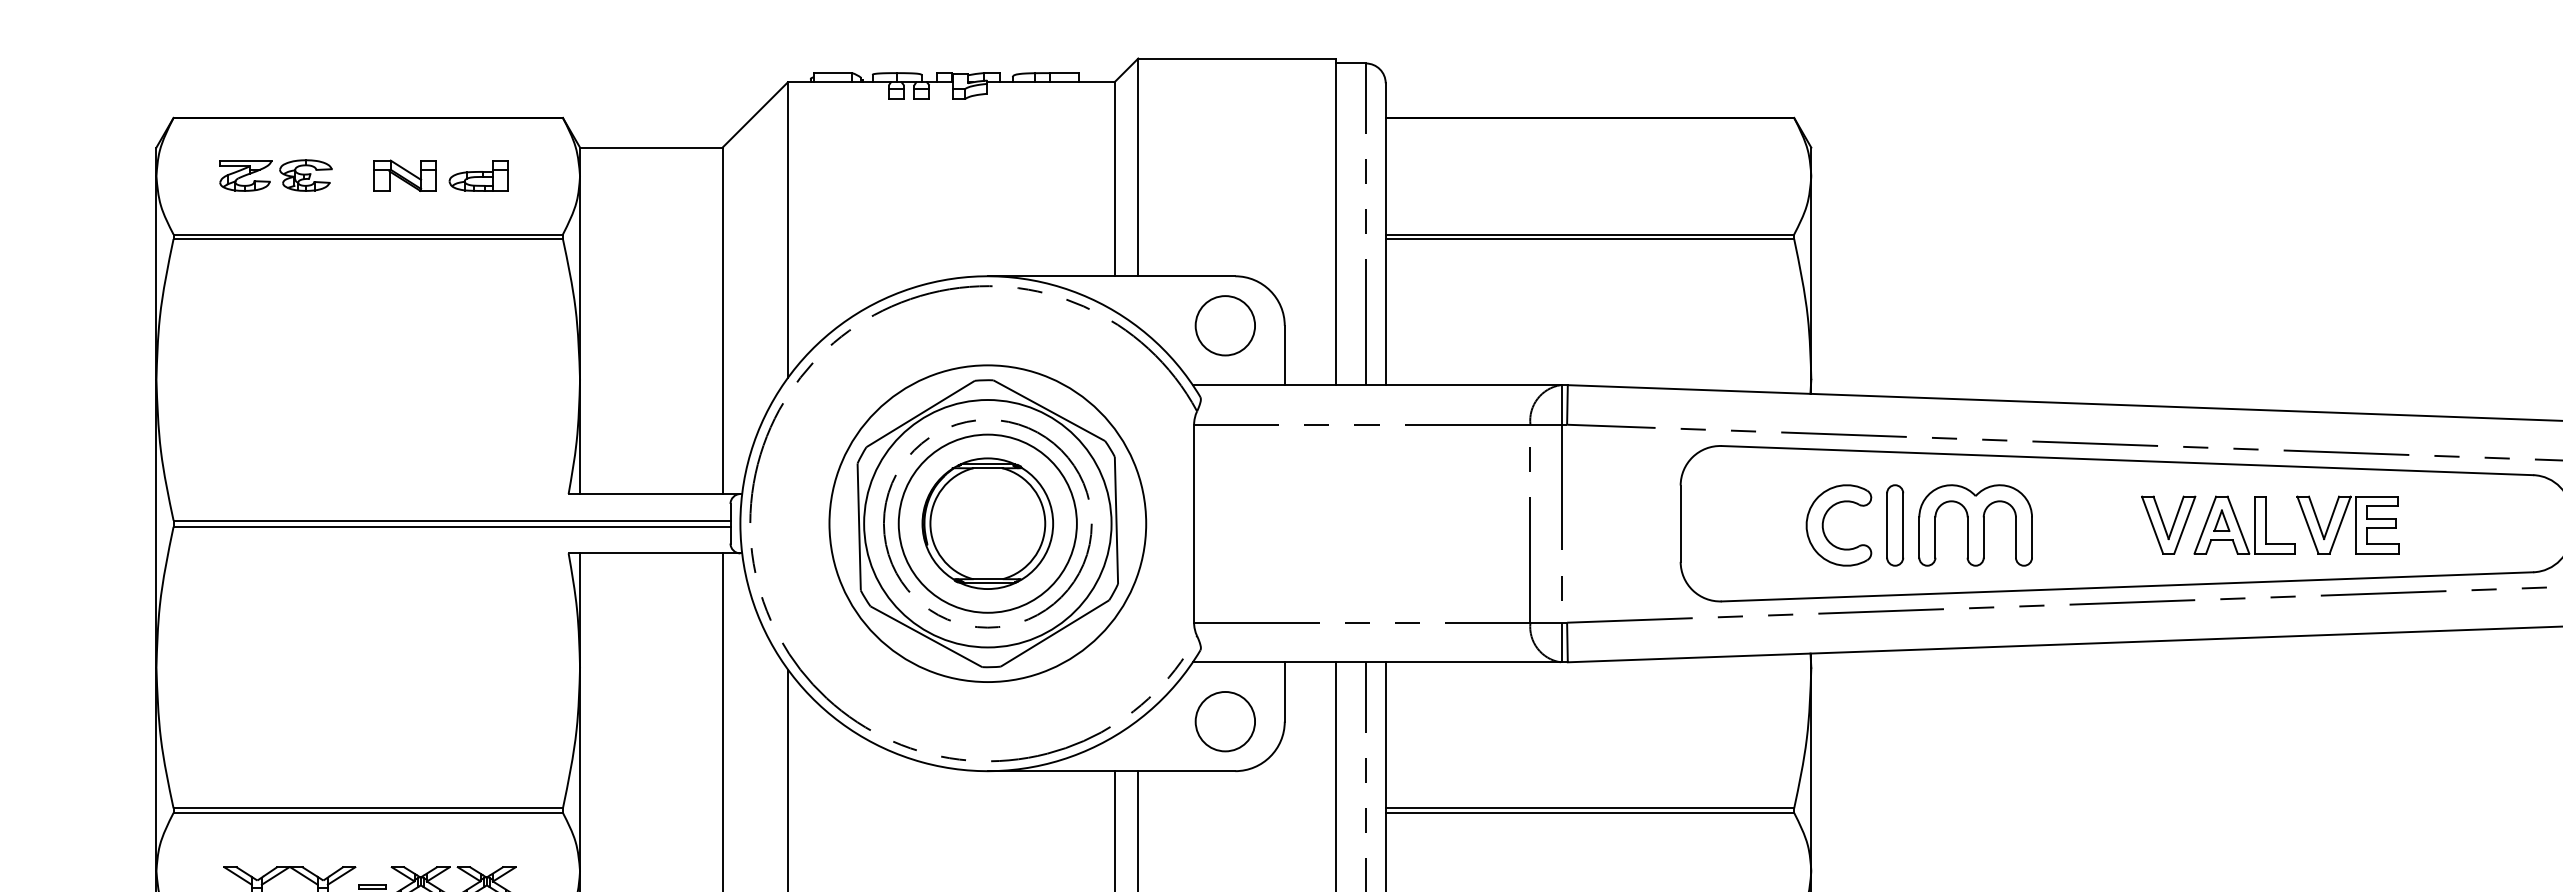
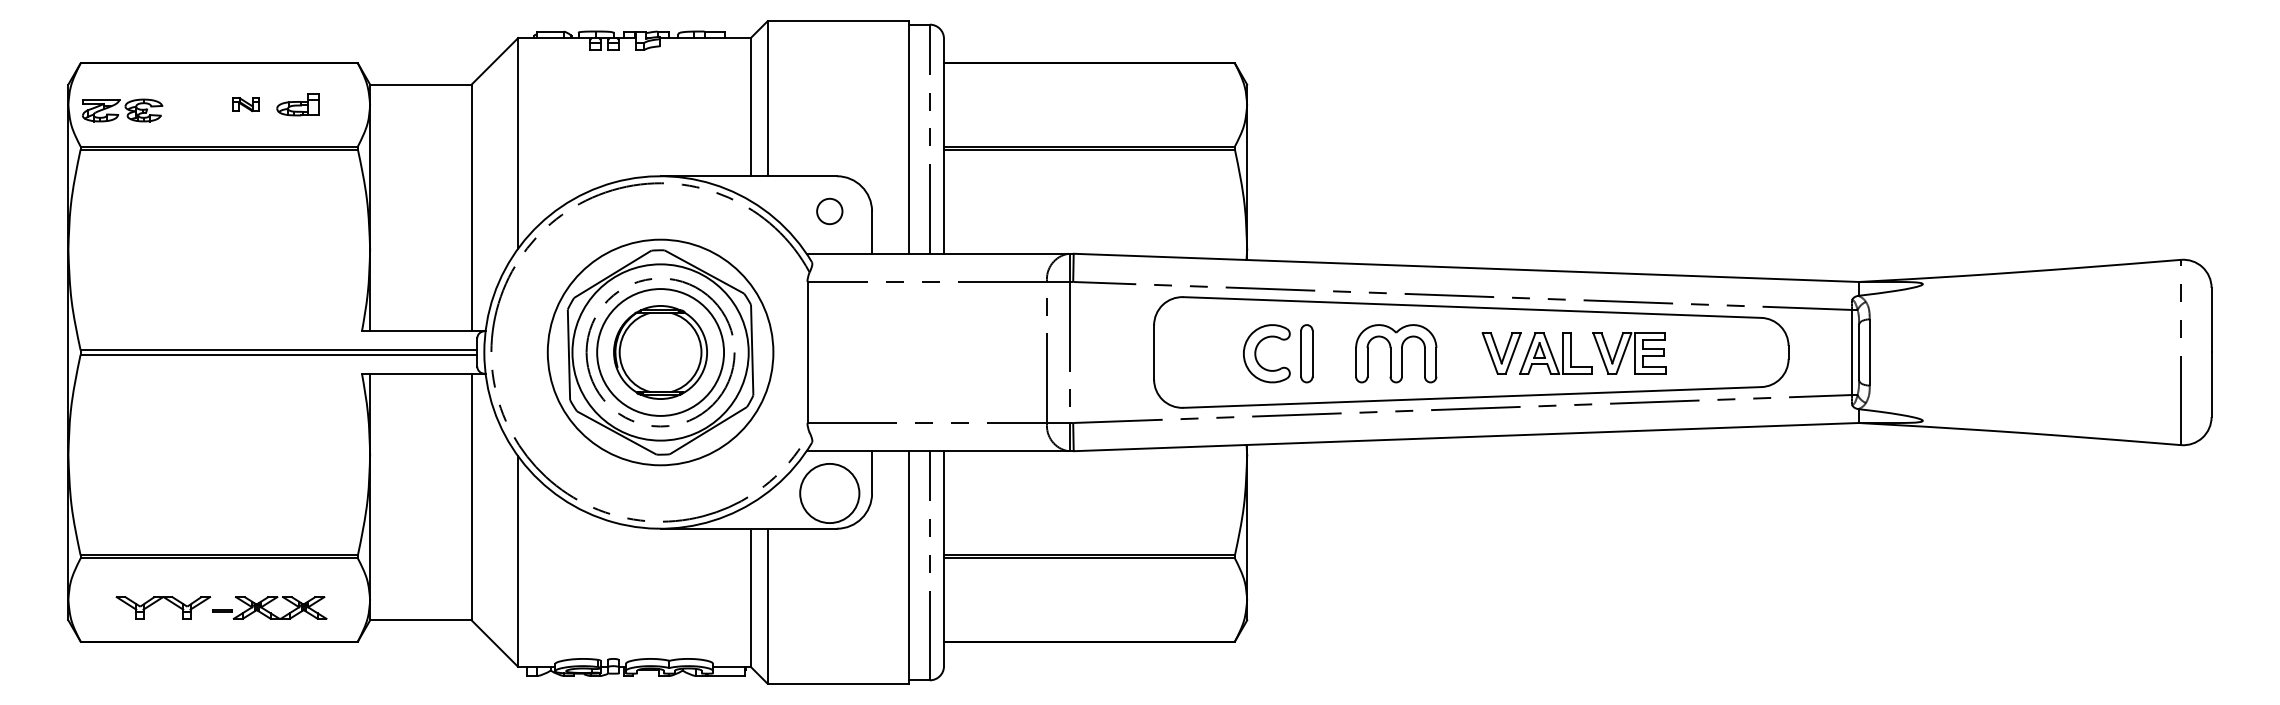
part: (275, 175) -> (122, 110), moved
part: (405, 175) -> (245, 104), size x0.6
circle: (1224, 325) -> (829, 211), size x0.6
part: (1976, 525) -> (1396, 353), moved
circle: (1224, 721) -> (829, 493), size x1.4

